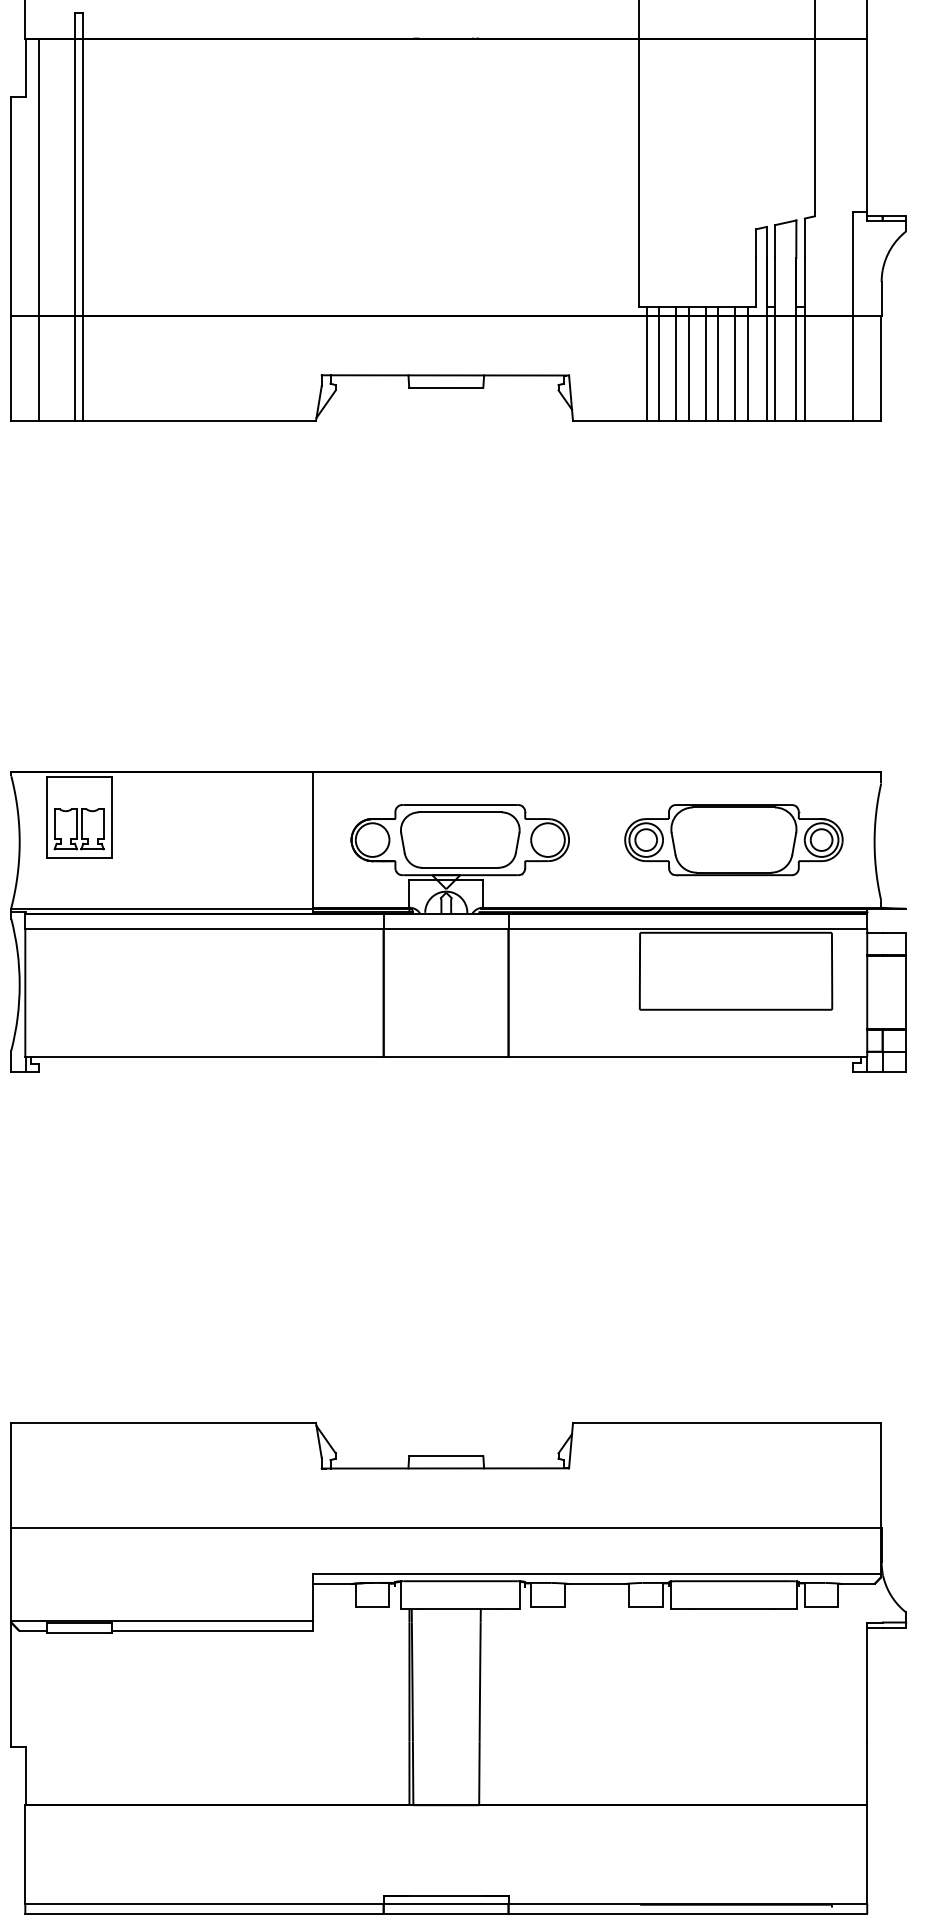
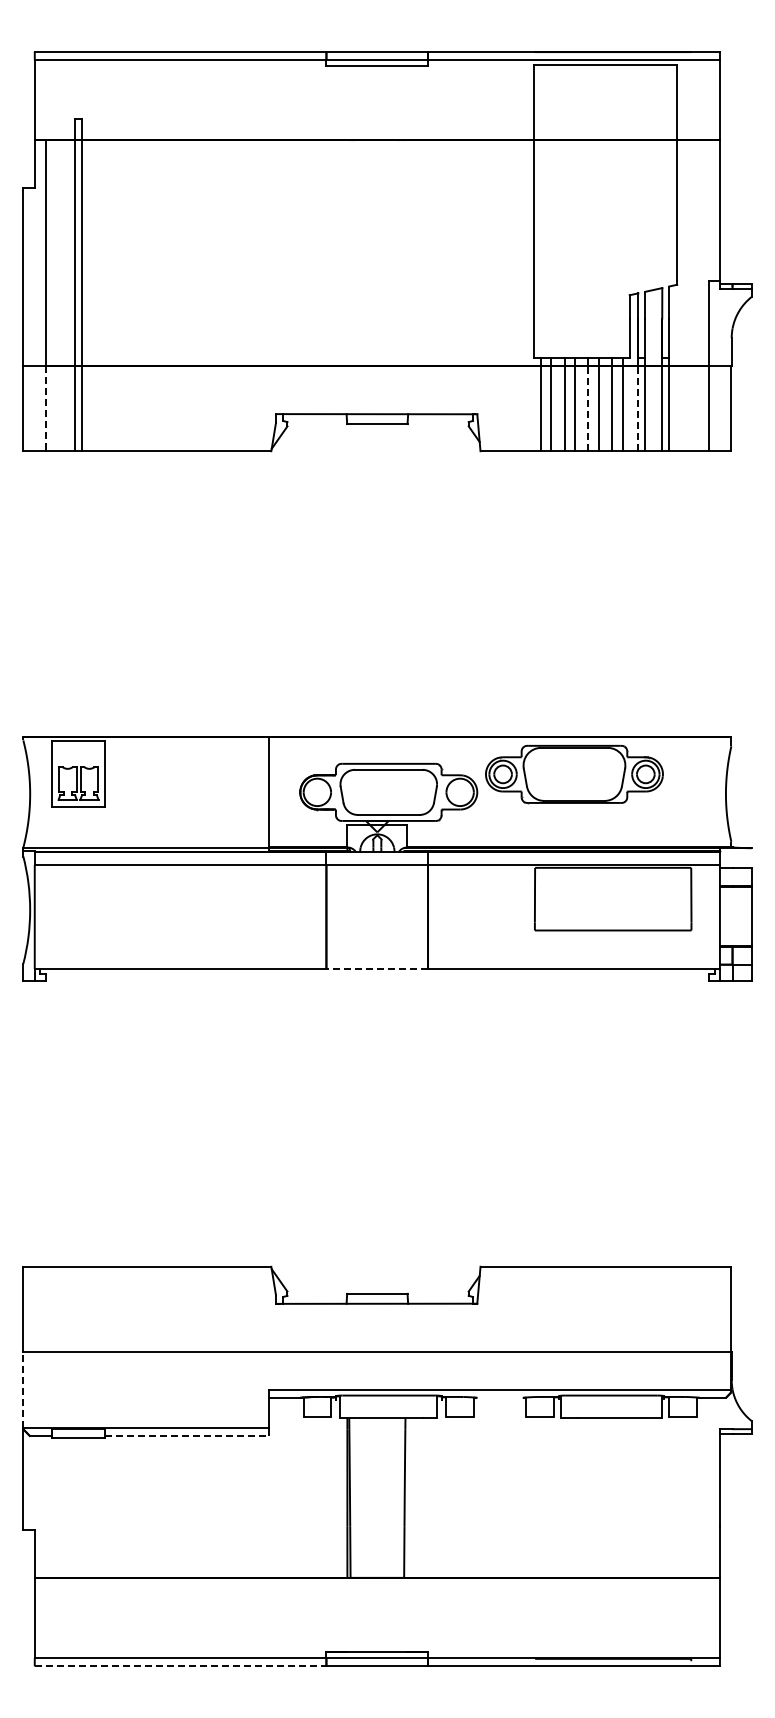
line: (39, 368) -> (46, 408), solid -> dashed
line: (705, 368) -> (588, 408), solid -> dashed
line: (767, 368) -> (638, 408), solid -> dashed
part: (733, 840) -> (574, 774), moved
line: (446, 1056) -> (377, 968), solid -> dashed
line: (11, 1574) -> (23, 1390), solid -> dashed
line: (597, 1583) -> (500, 1397), removed
line: (212, 1631) -> (187, 1436), solid -> dashed
line: (204, 1914) -> (180, 1666), solid -> dashed

